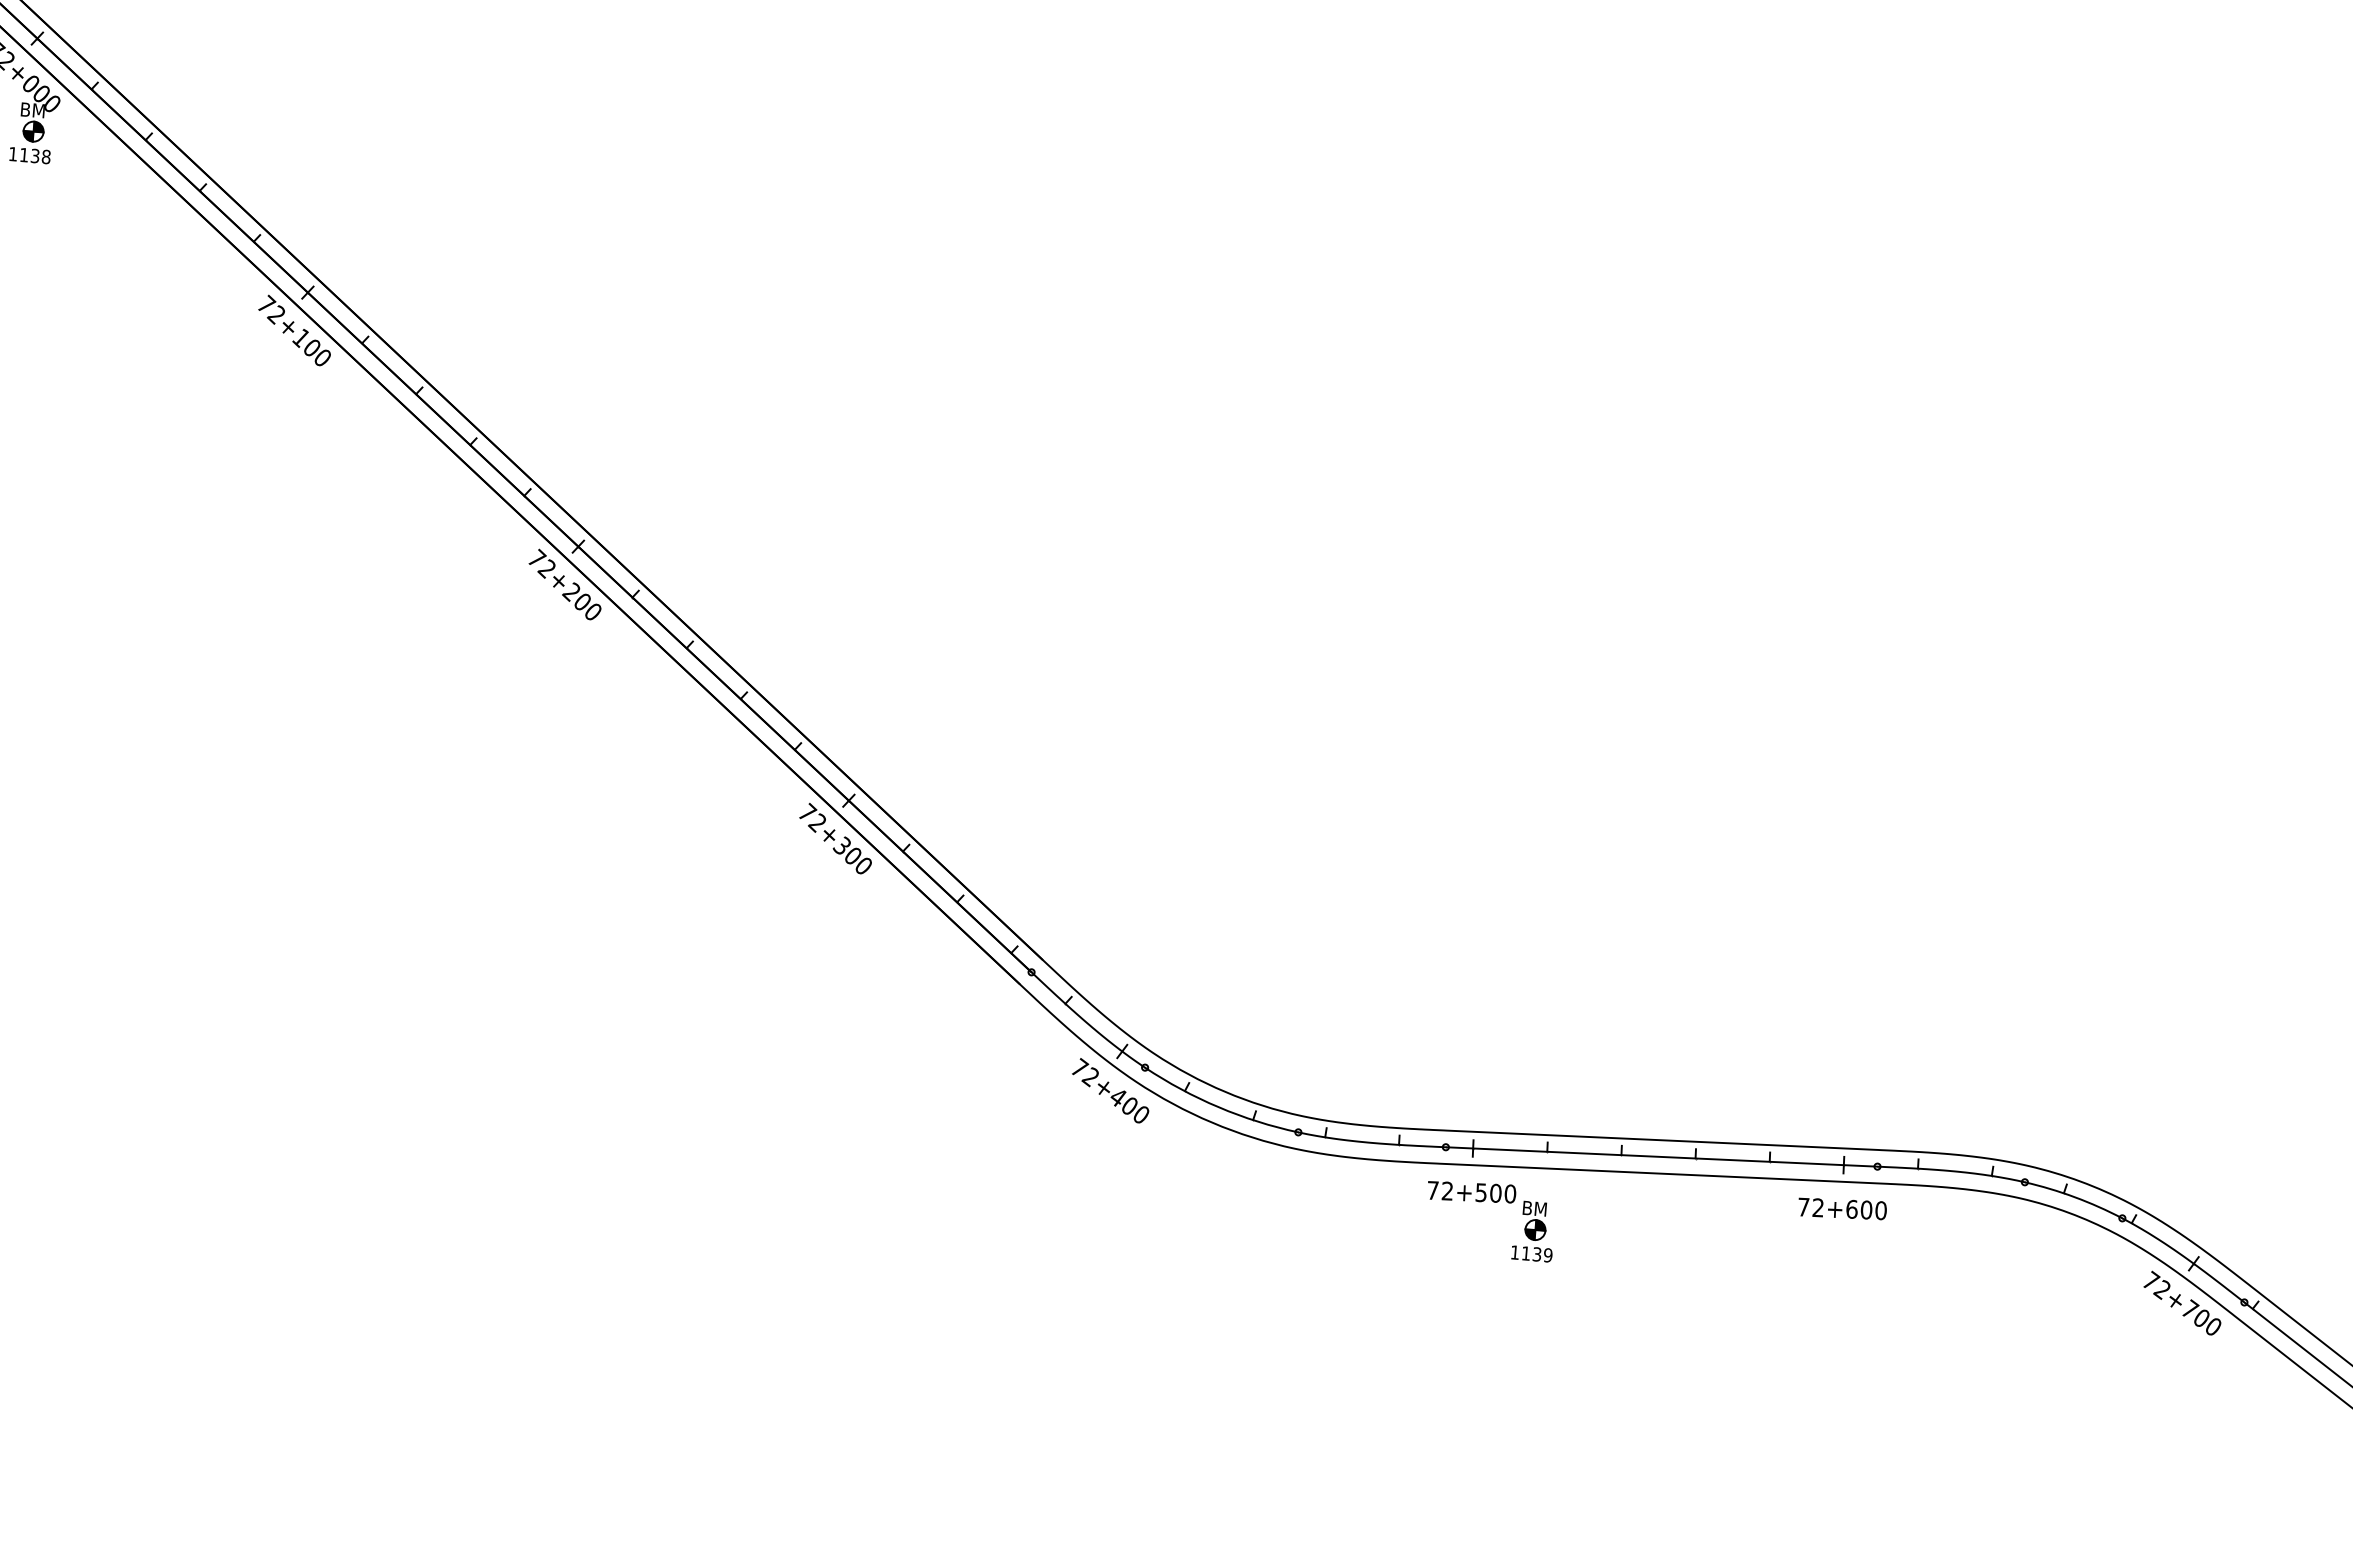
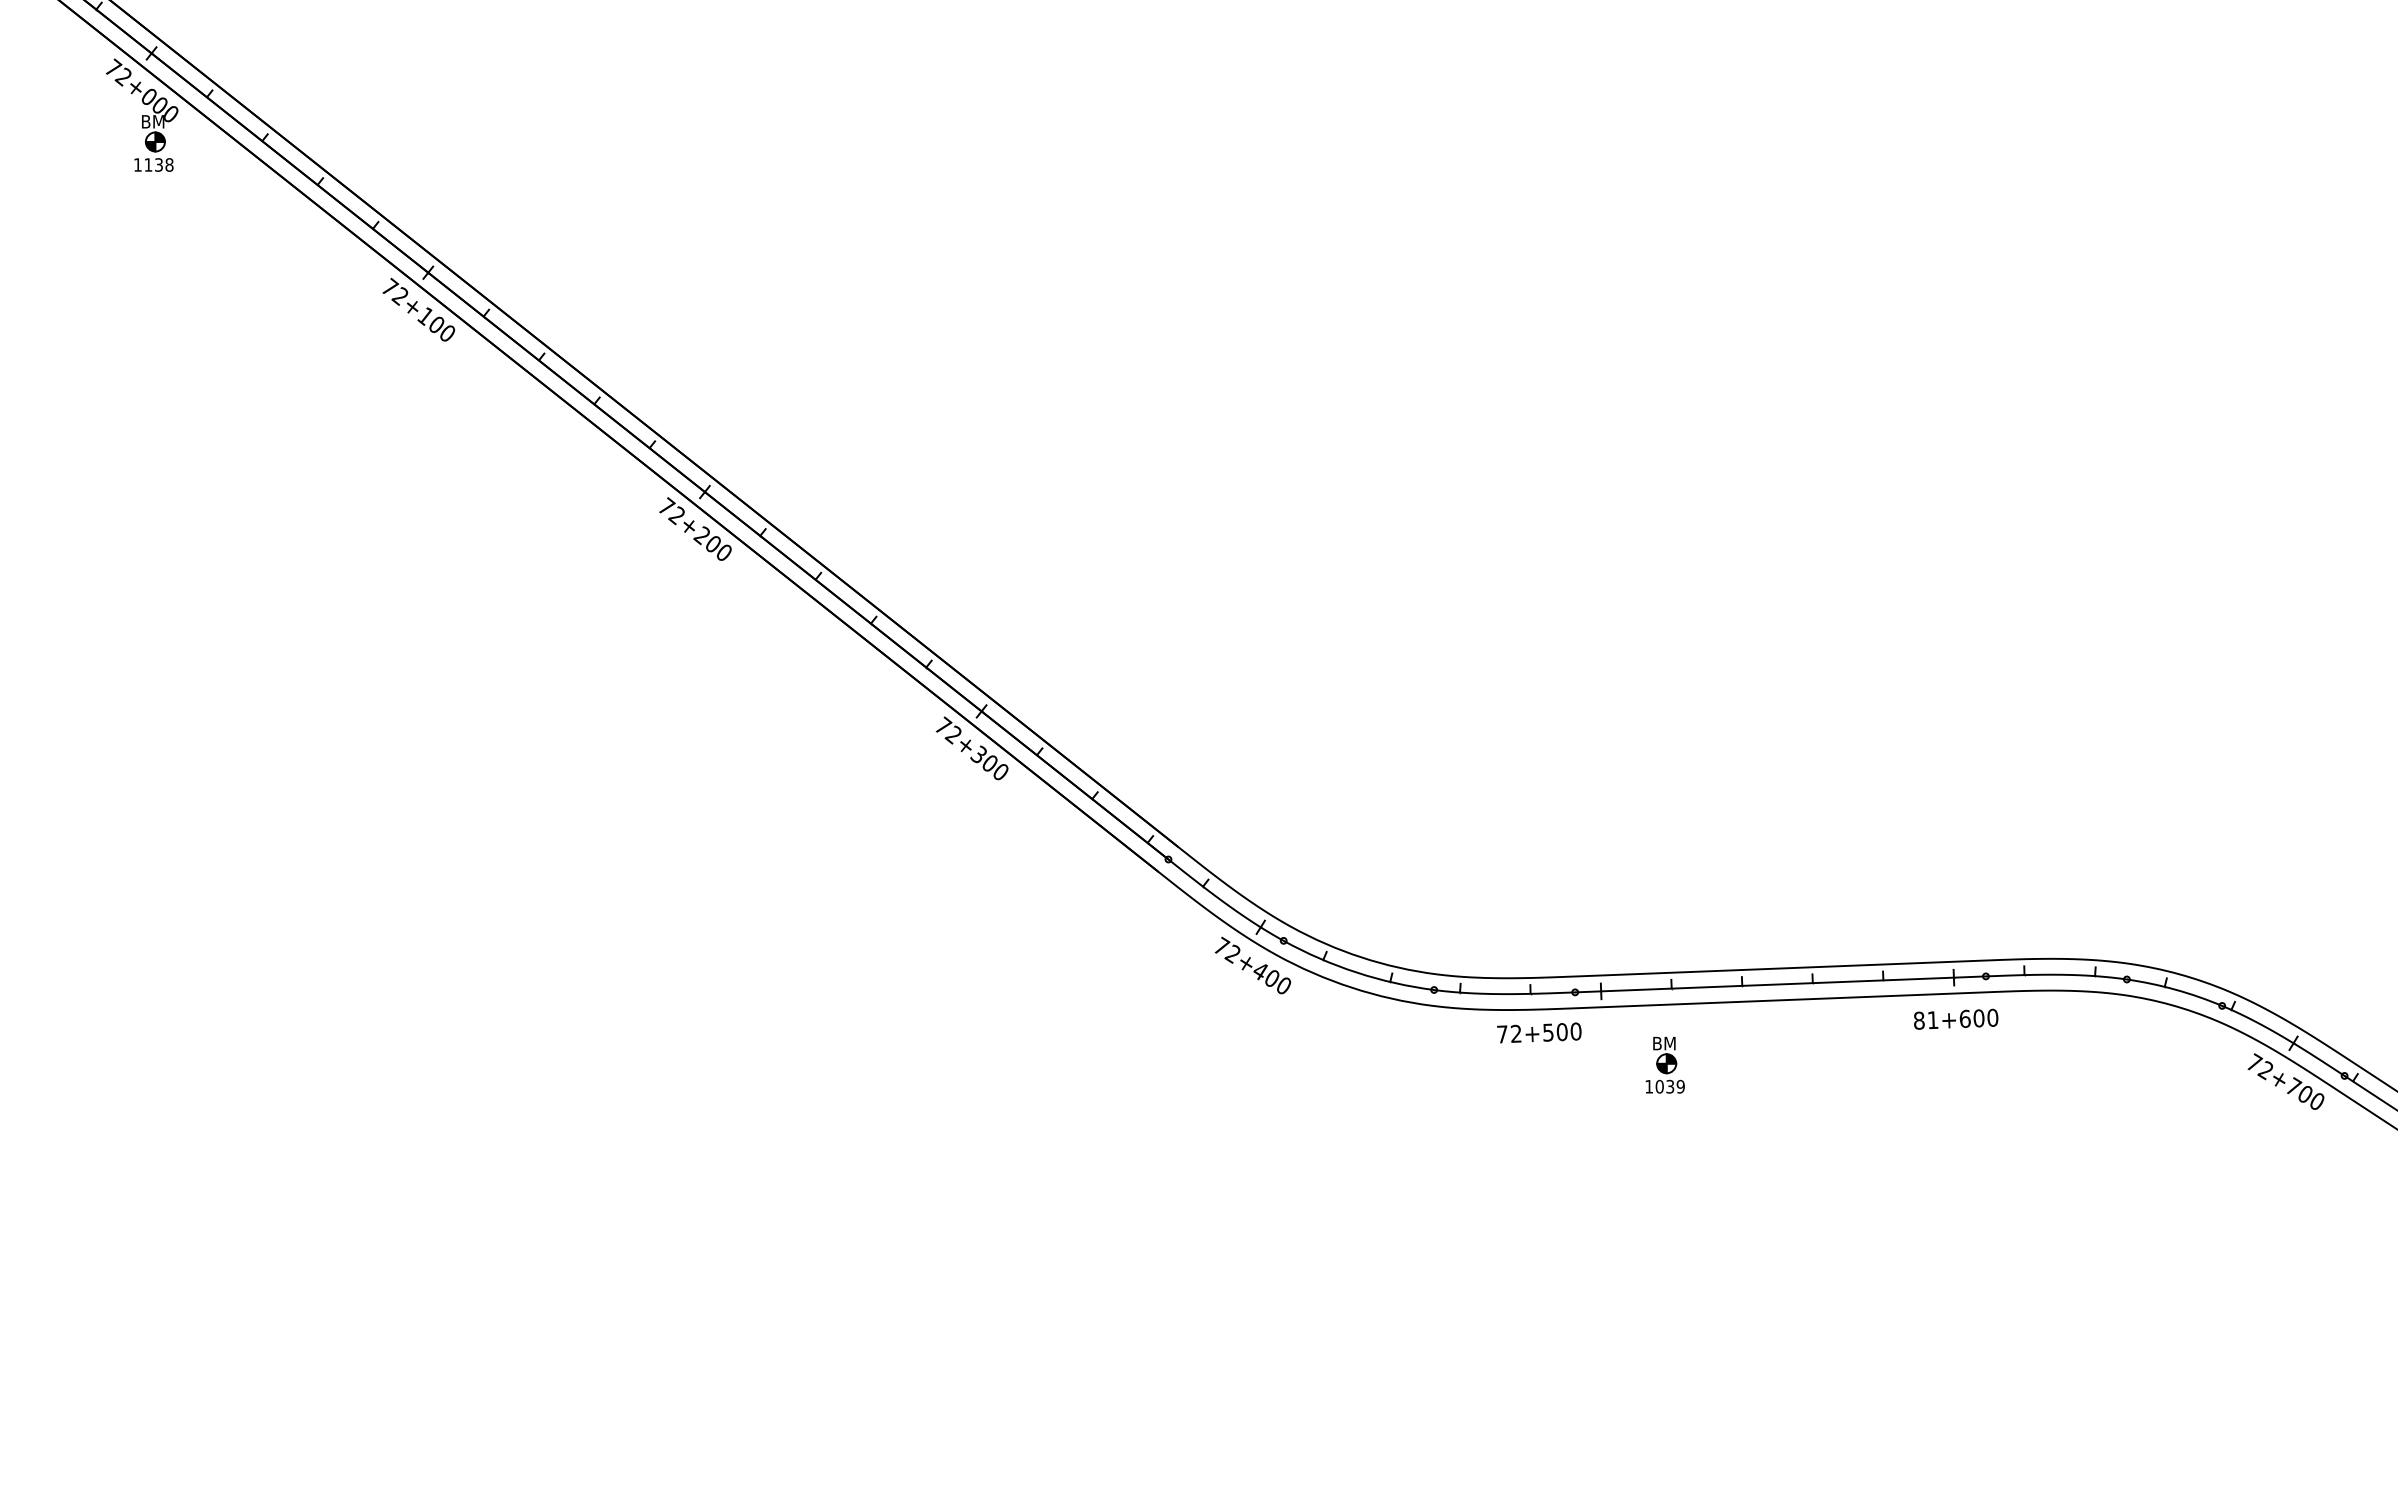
text: (1472, 1191) -> (1539, 1032), moved
text: (1810, 1207) -> (1925, 1020), 72+600 -> 81+600
text: (1525, 1253) -> (1659, 1086), 1139 -> 1039

